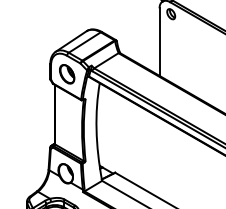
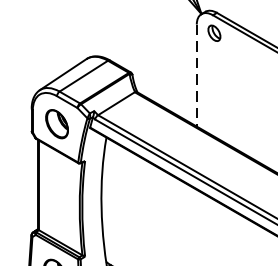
line: (159, 42) -> (196, 76), solid -> dashed

